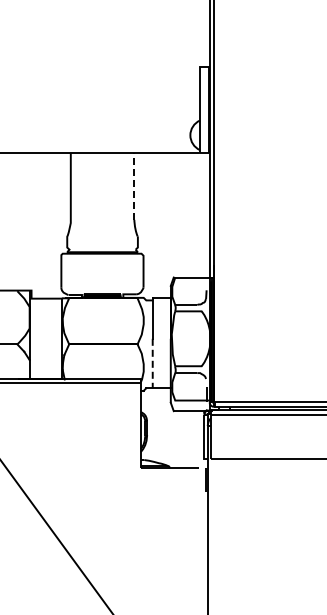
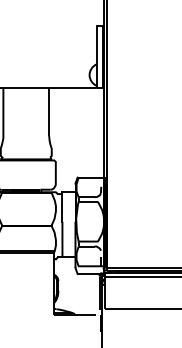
line: (134, 186) -> (49, 111), dashed -> solid
line: (152, 363) -> (62, 239), dashed -> solid

